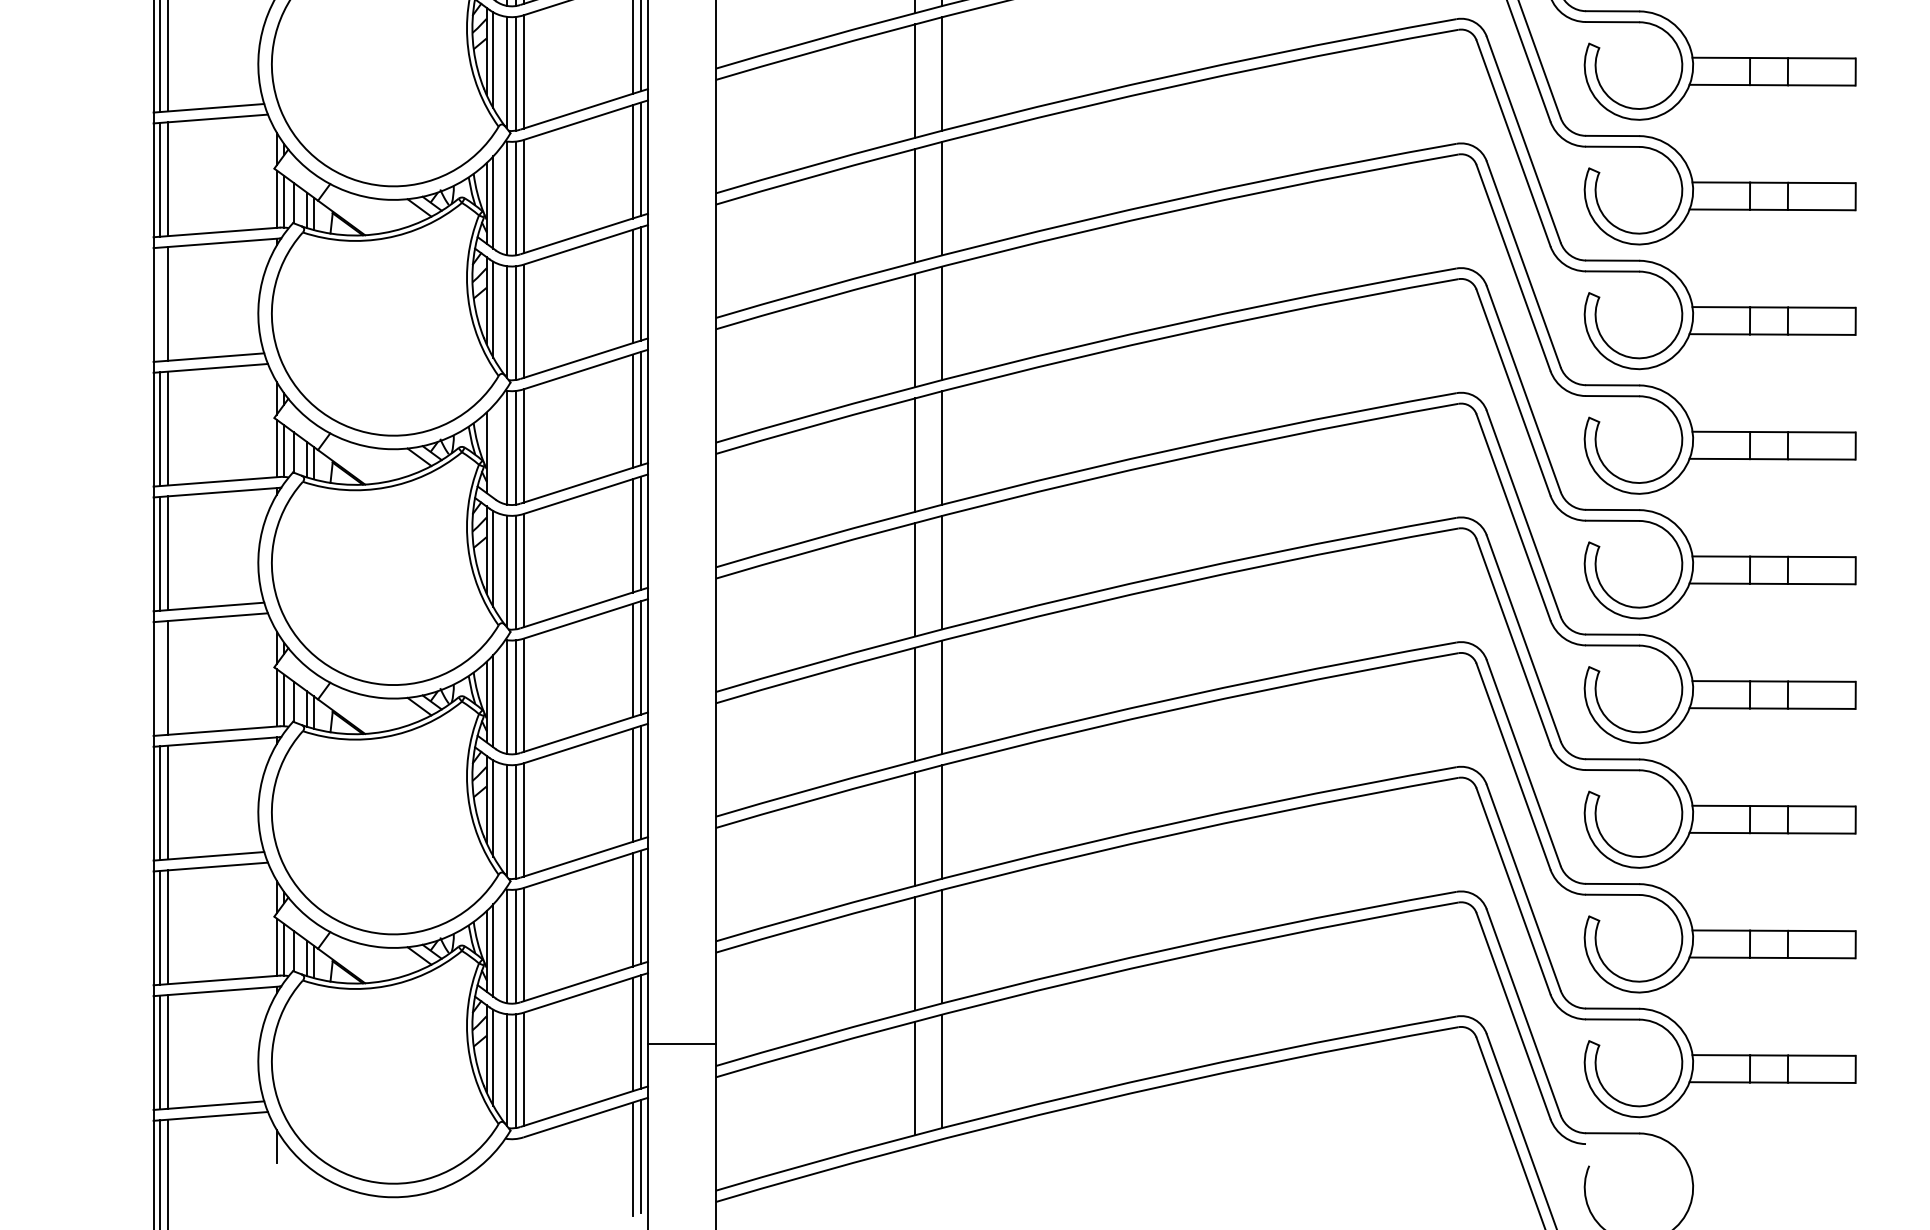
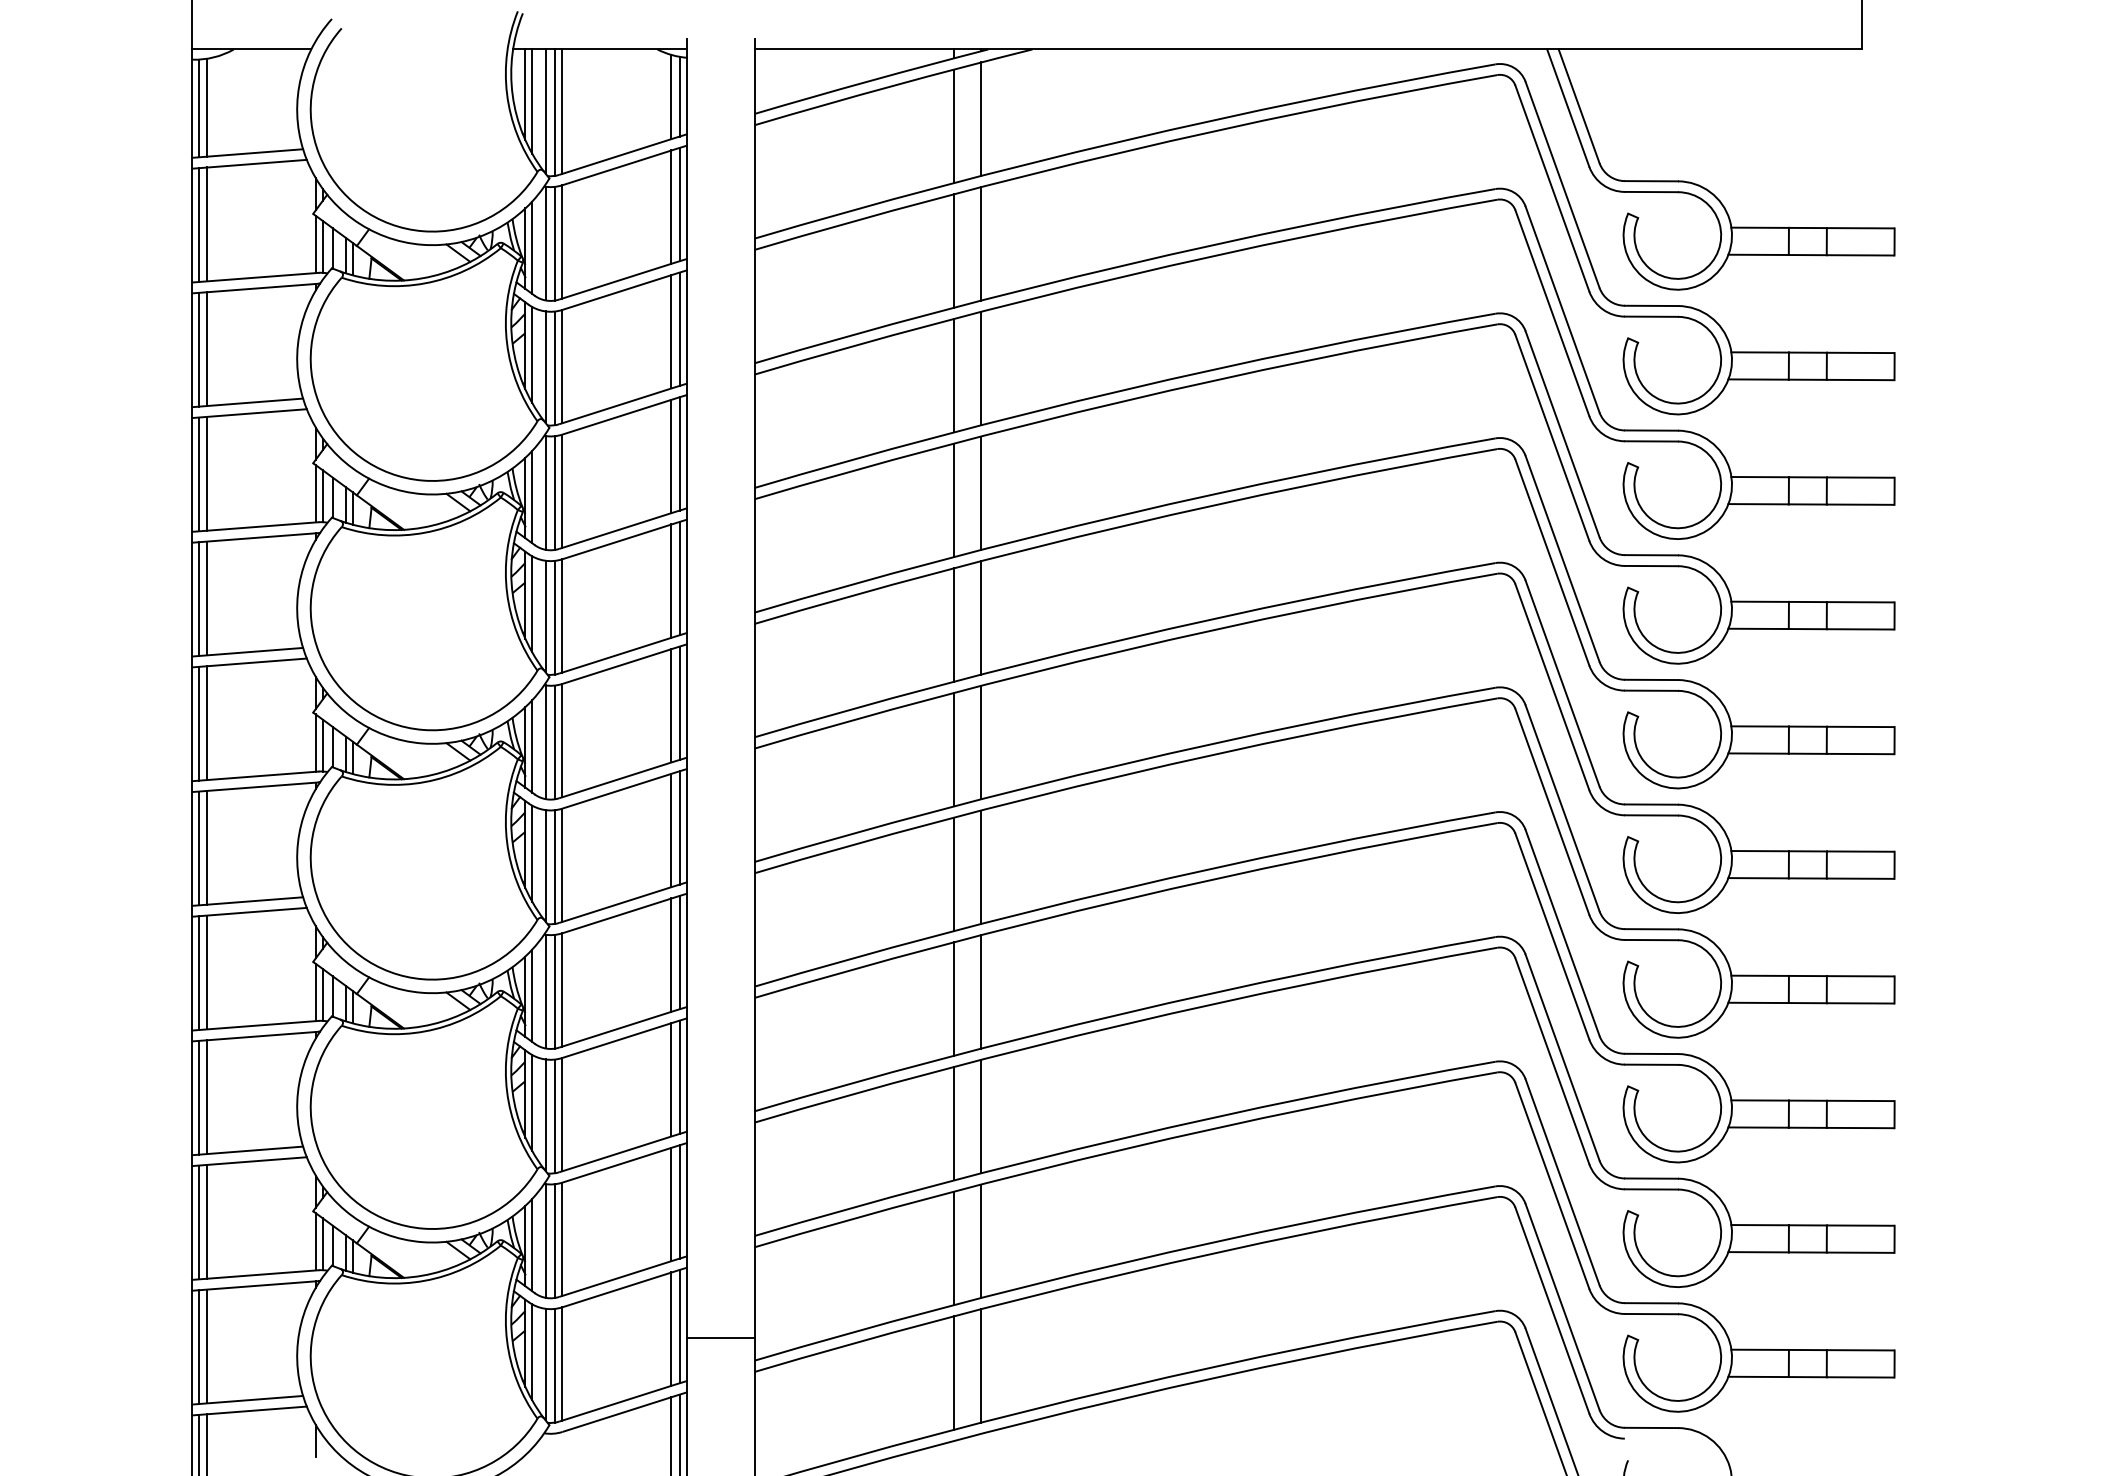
line: (159, 303) -> (198, 598), added
line: (493, 451) -> (532, 746), added
line: (159, 677) -> (198, 972), added

